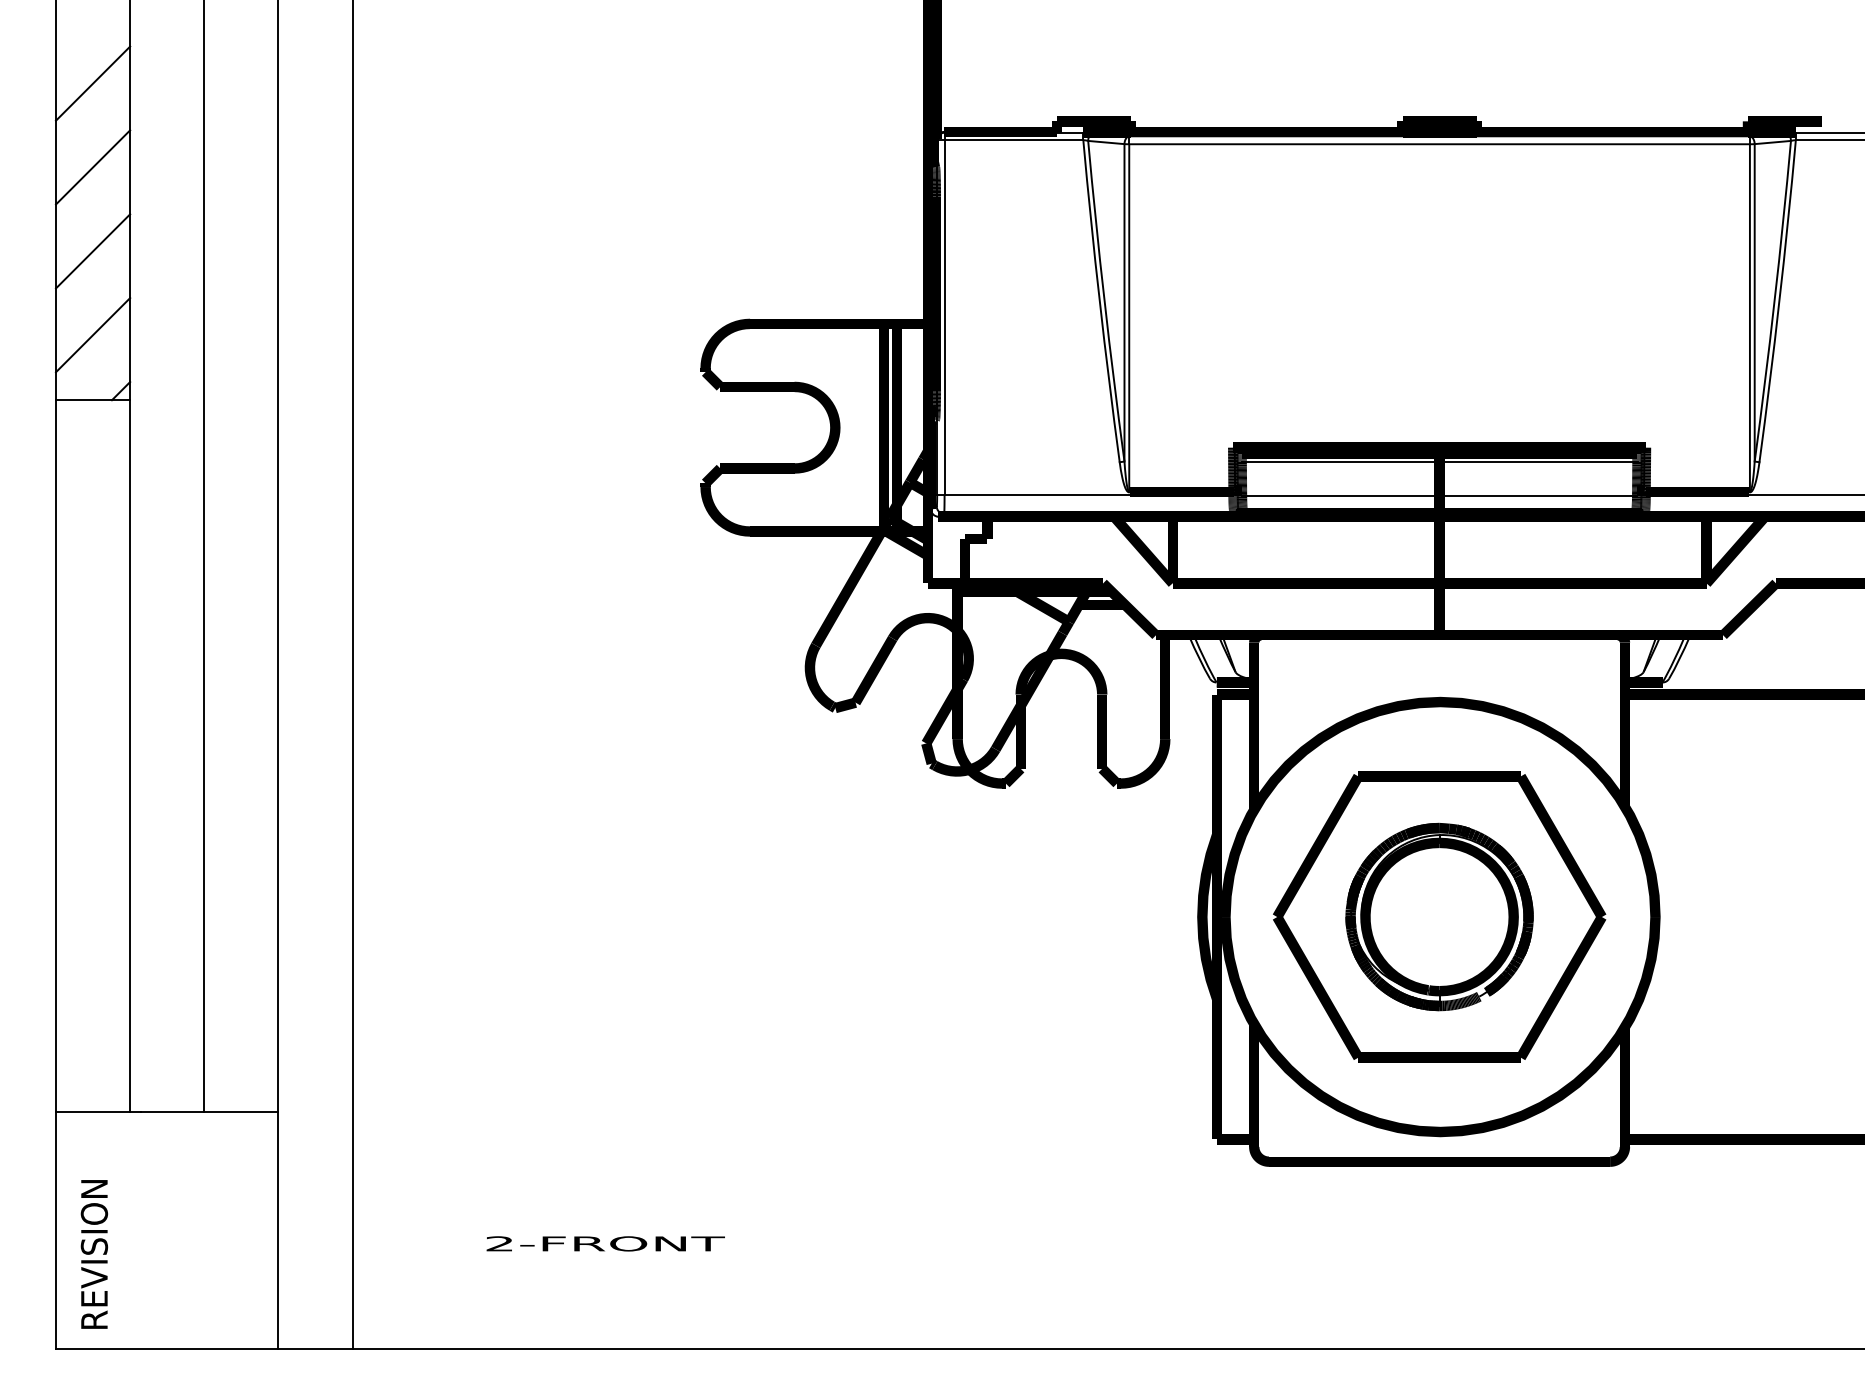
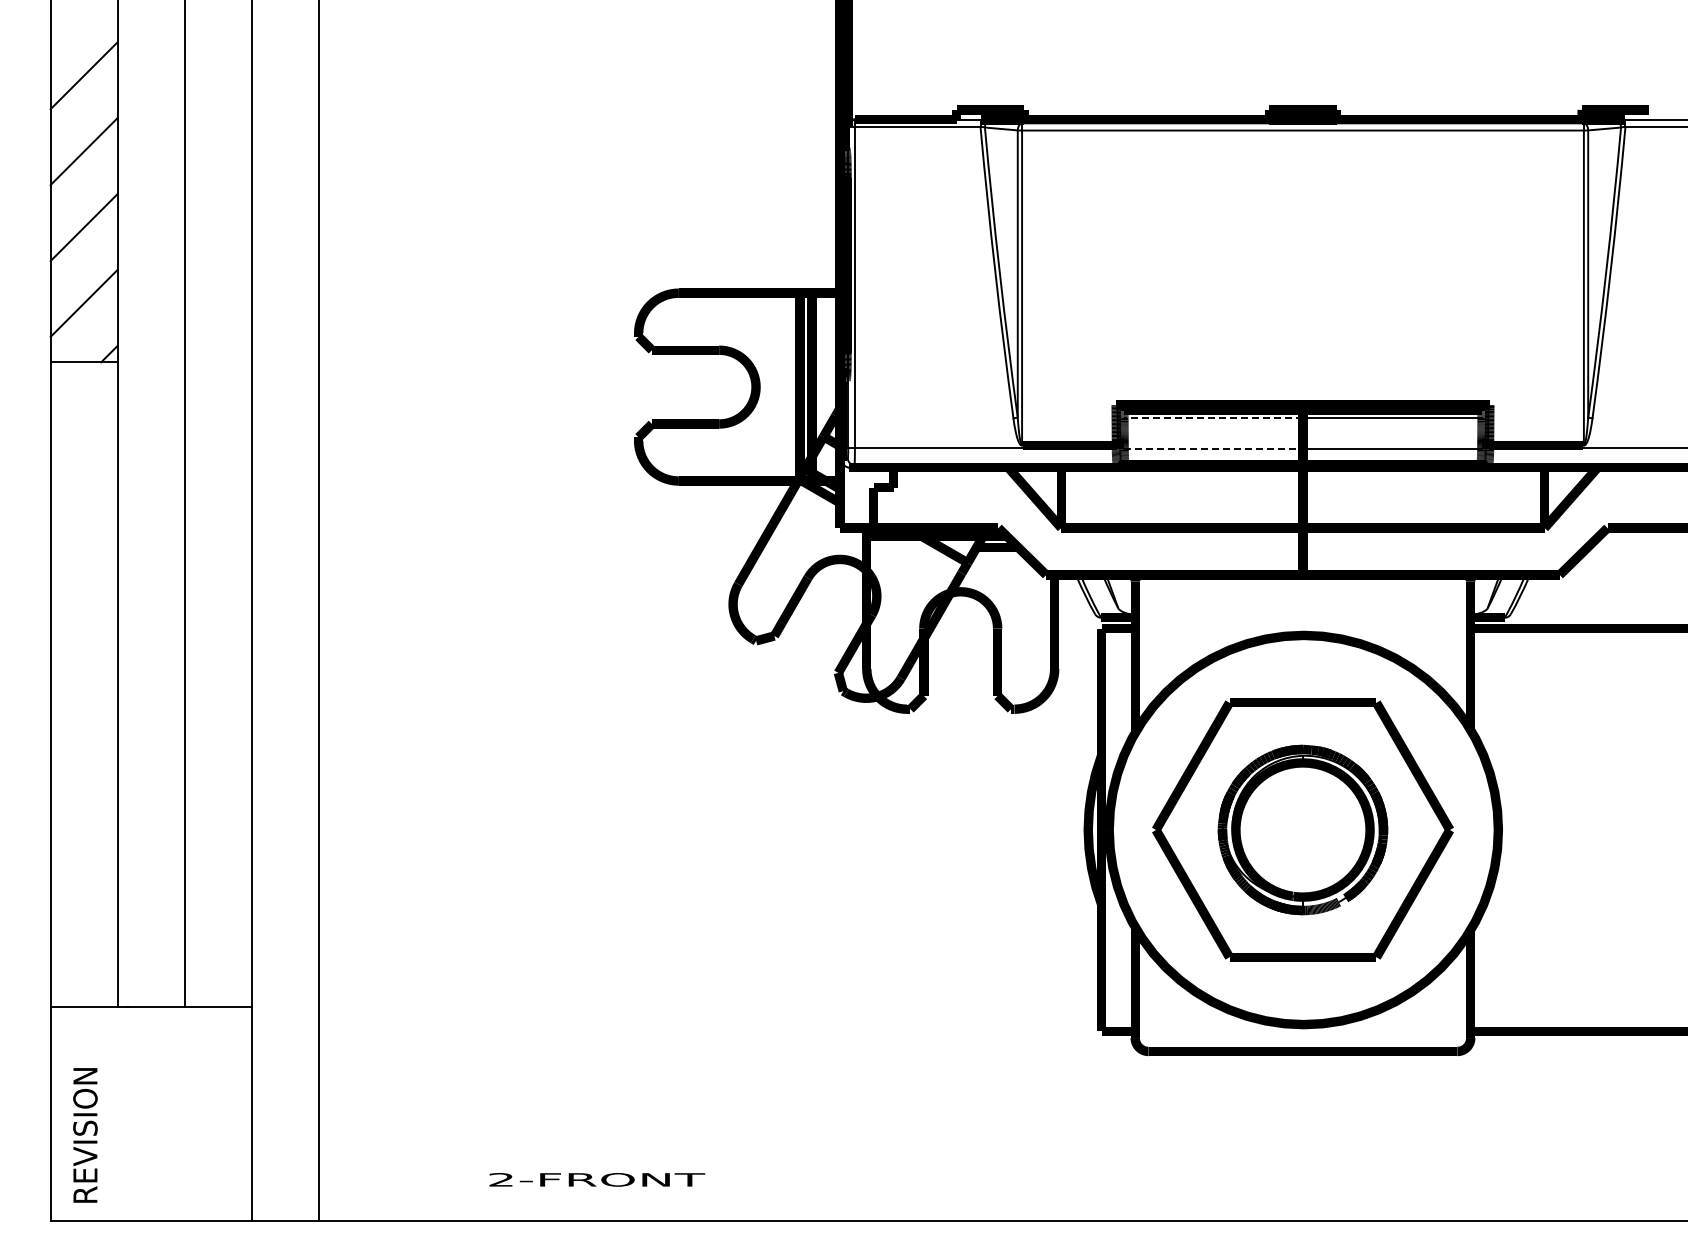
line: (1340, 462) -> (1213, 418), solid -> dashed
line: (1341, 496) -> (1214, 449), solid -> dashed
text: (606, 1243) -> (597, 1179), moved

